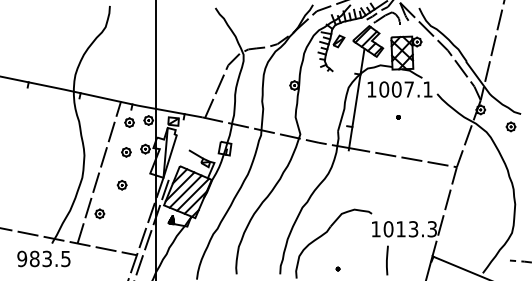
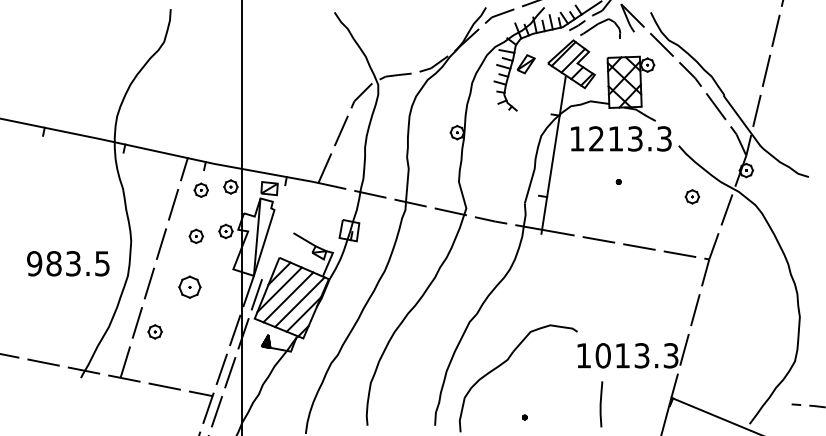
text: (405, 89) -> (629, 138), 1007.1 -> 1213.3
part: (510, 126) -> (691, 196), moved
part: (121, 185) -> (188, 287), size x1.6
text: (43, 258) -> (67, 263), moved

